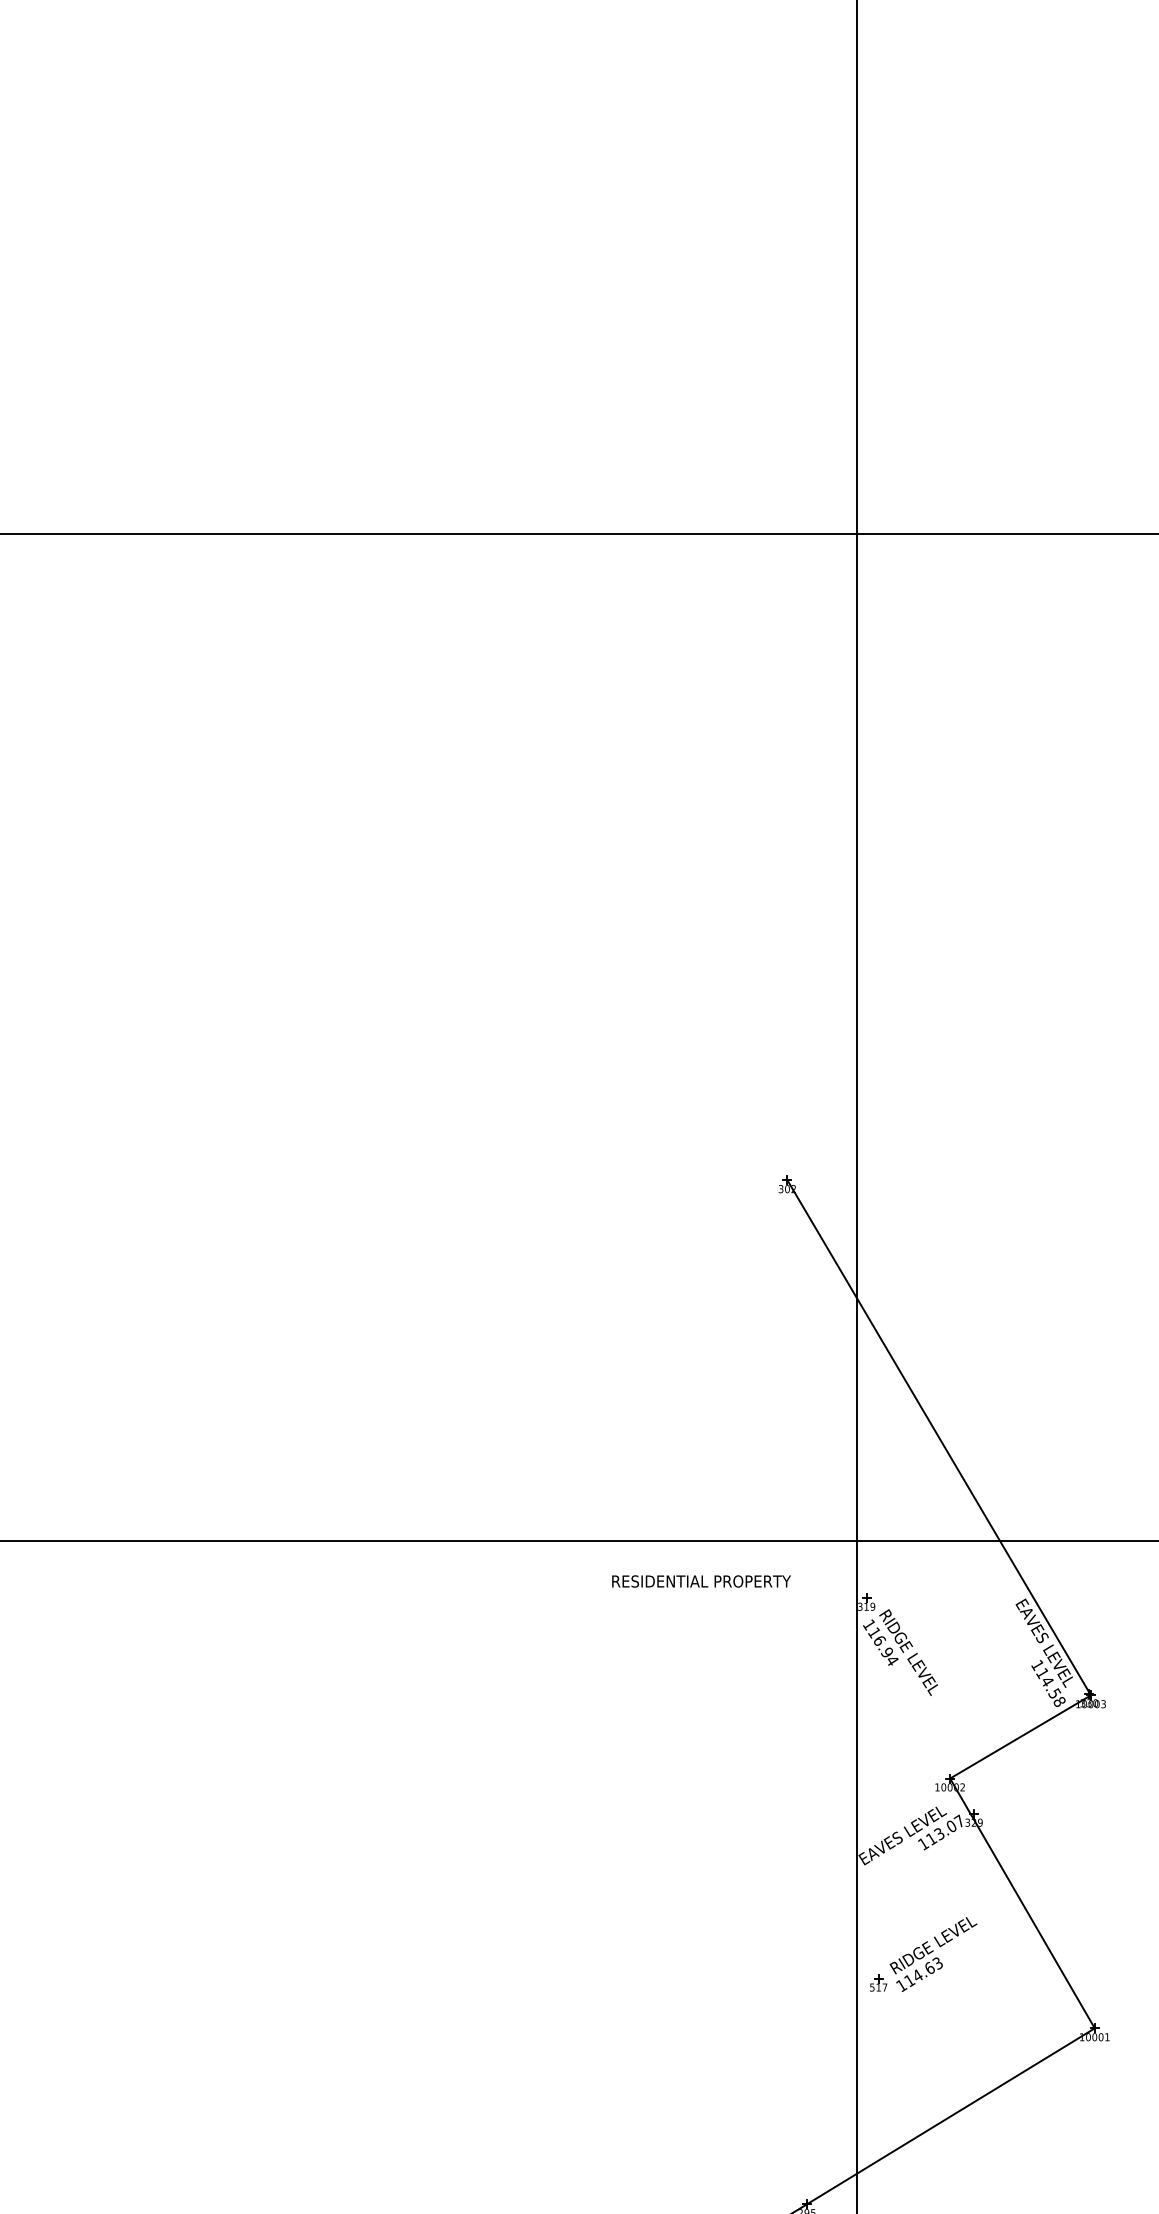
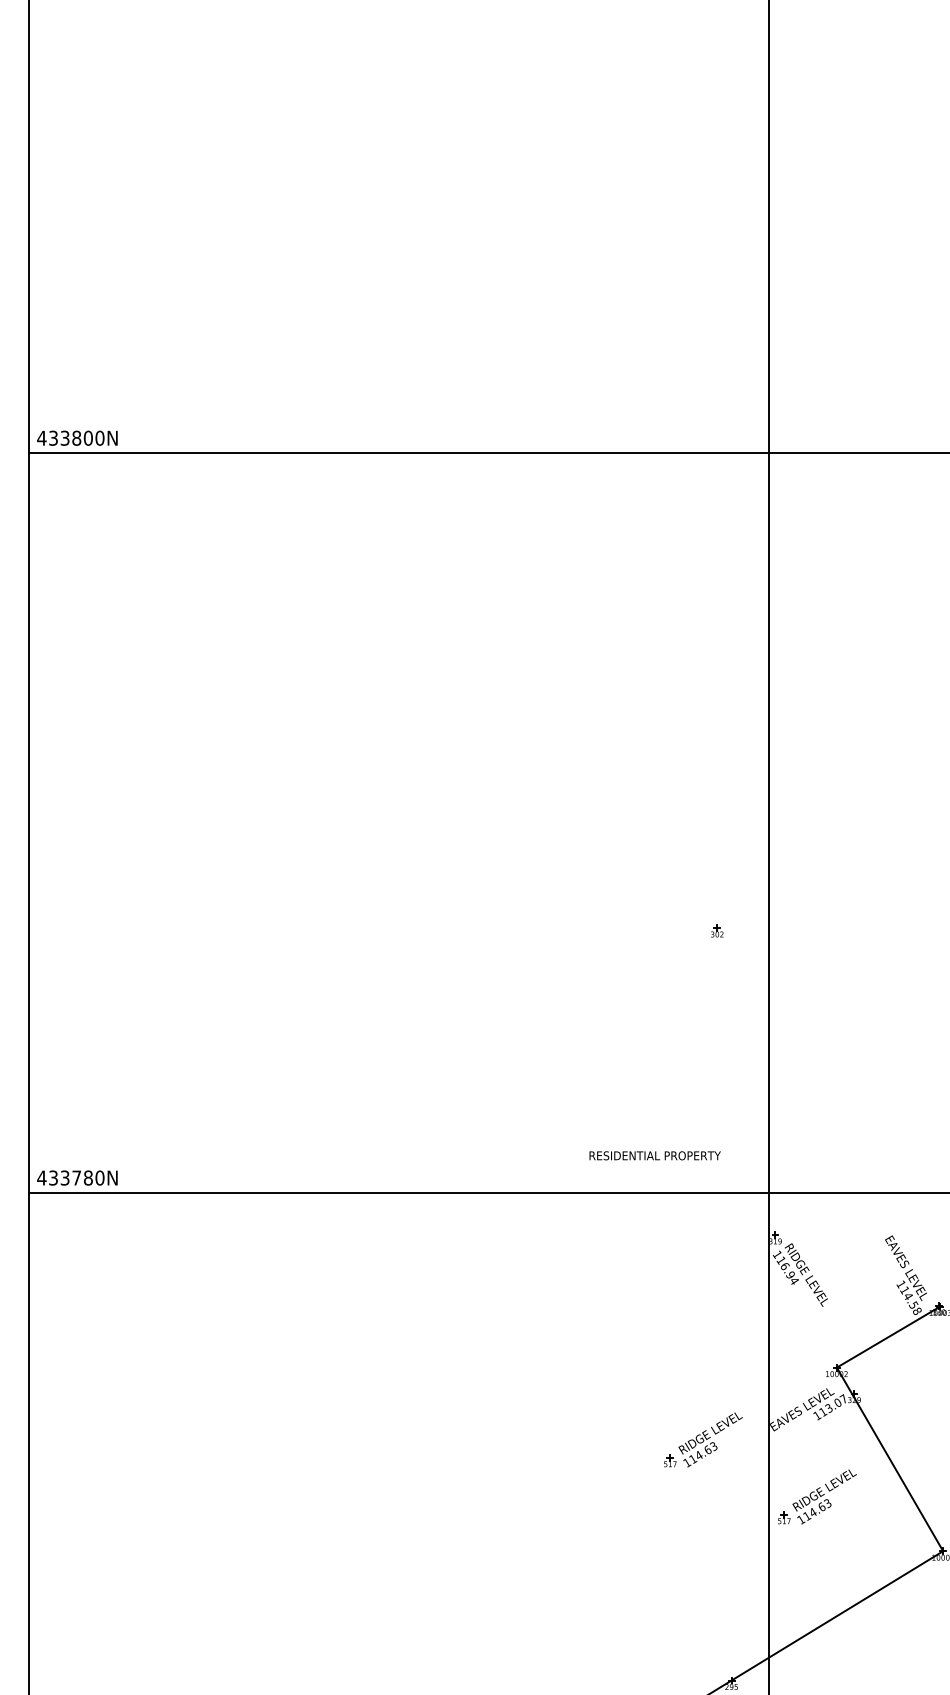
line: (938, 1436) -> (828, 1116), removed
text: (700, 1581) -> (654, 1155), moved
part: (768, 1876) -> (703, 1439), added

